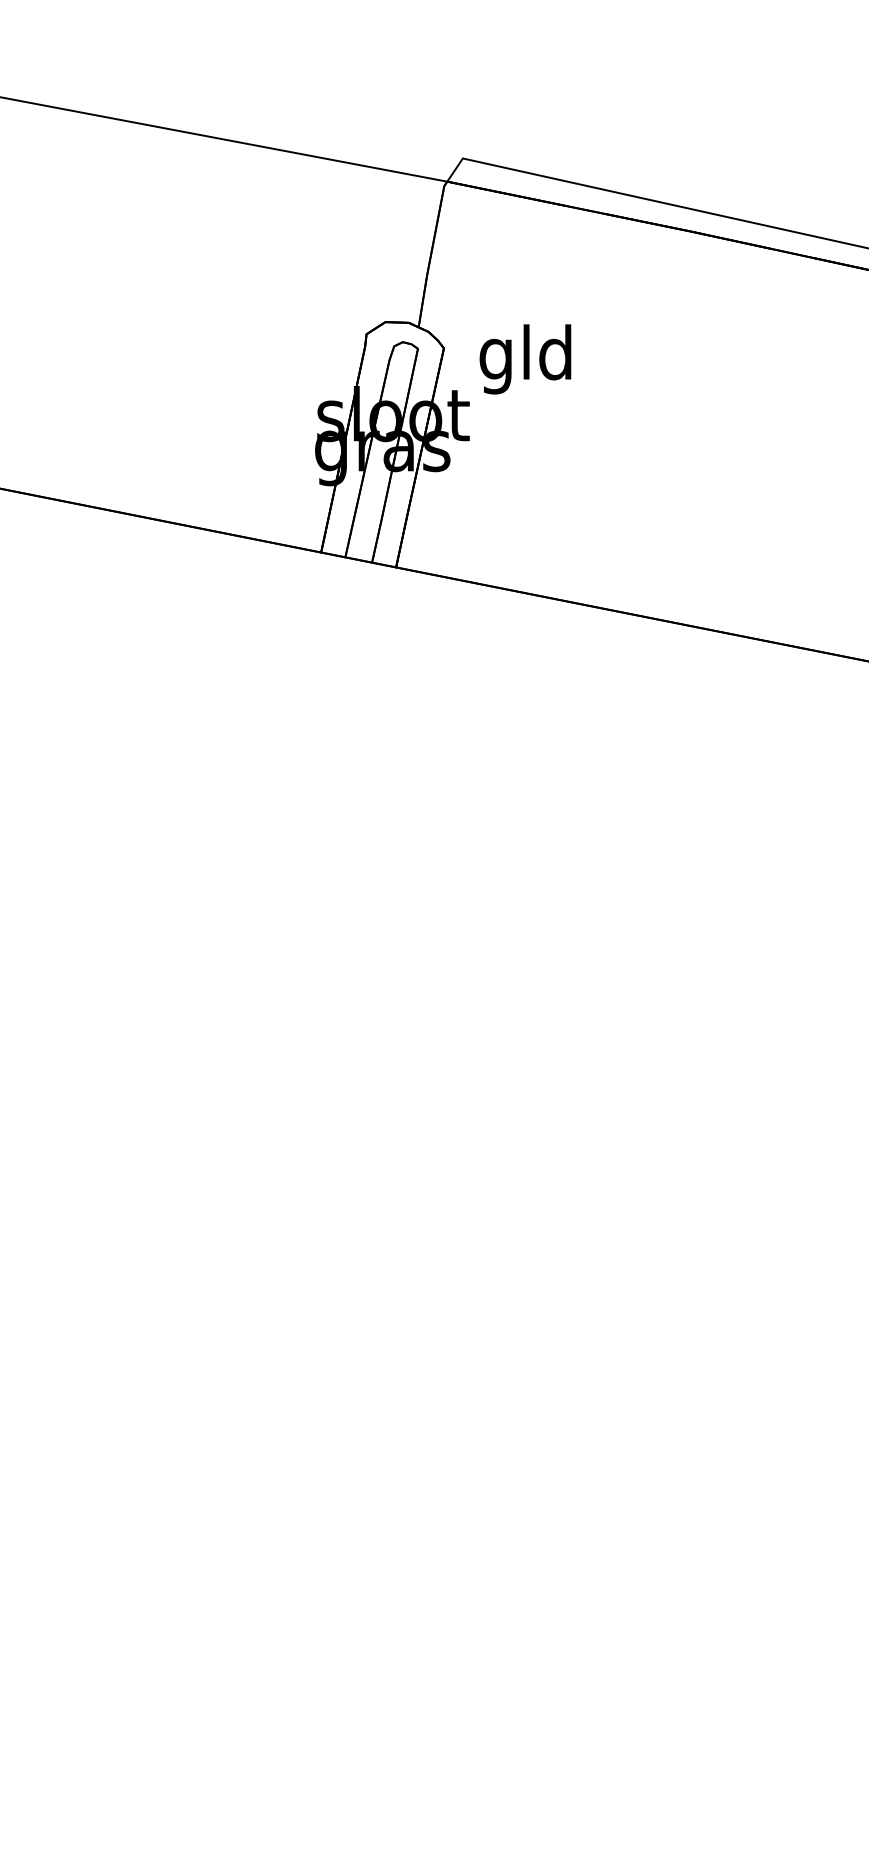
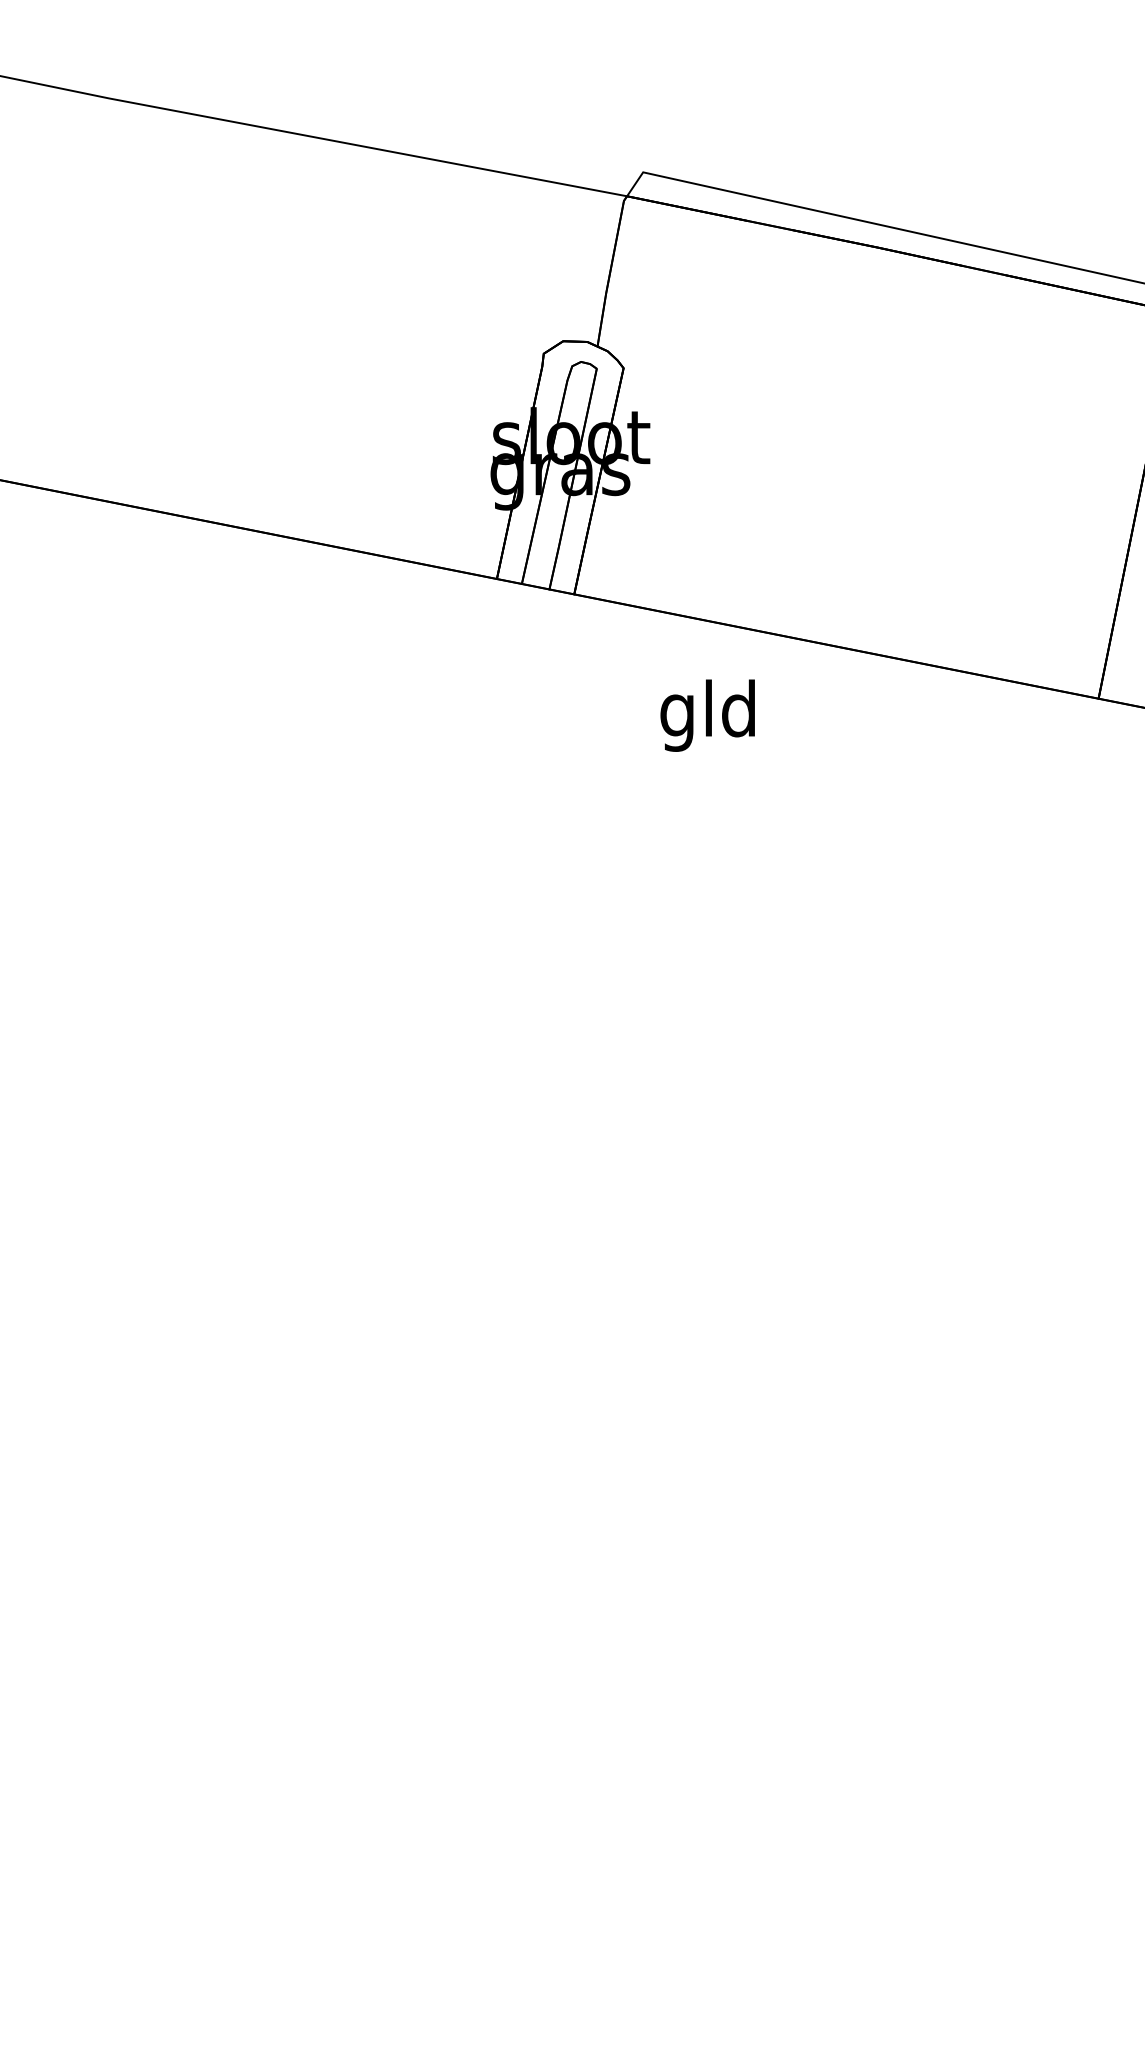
text: (525, 359) -> (707, 715), moved

